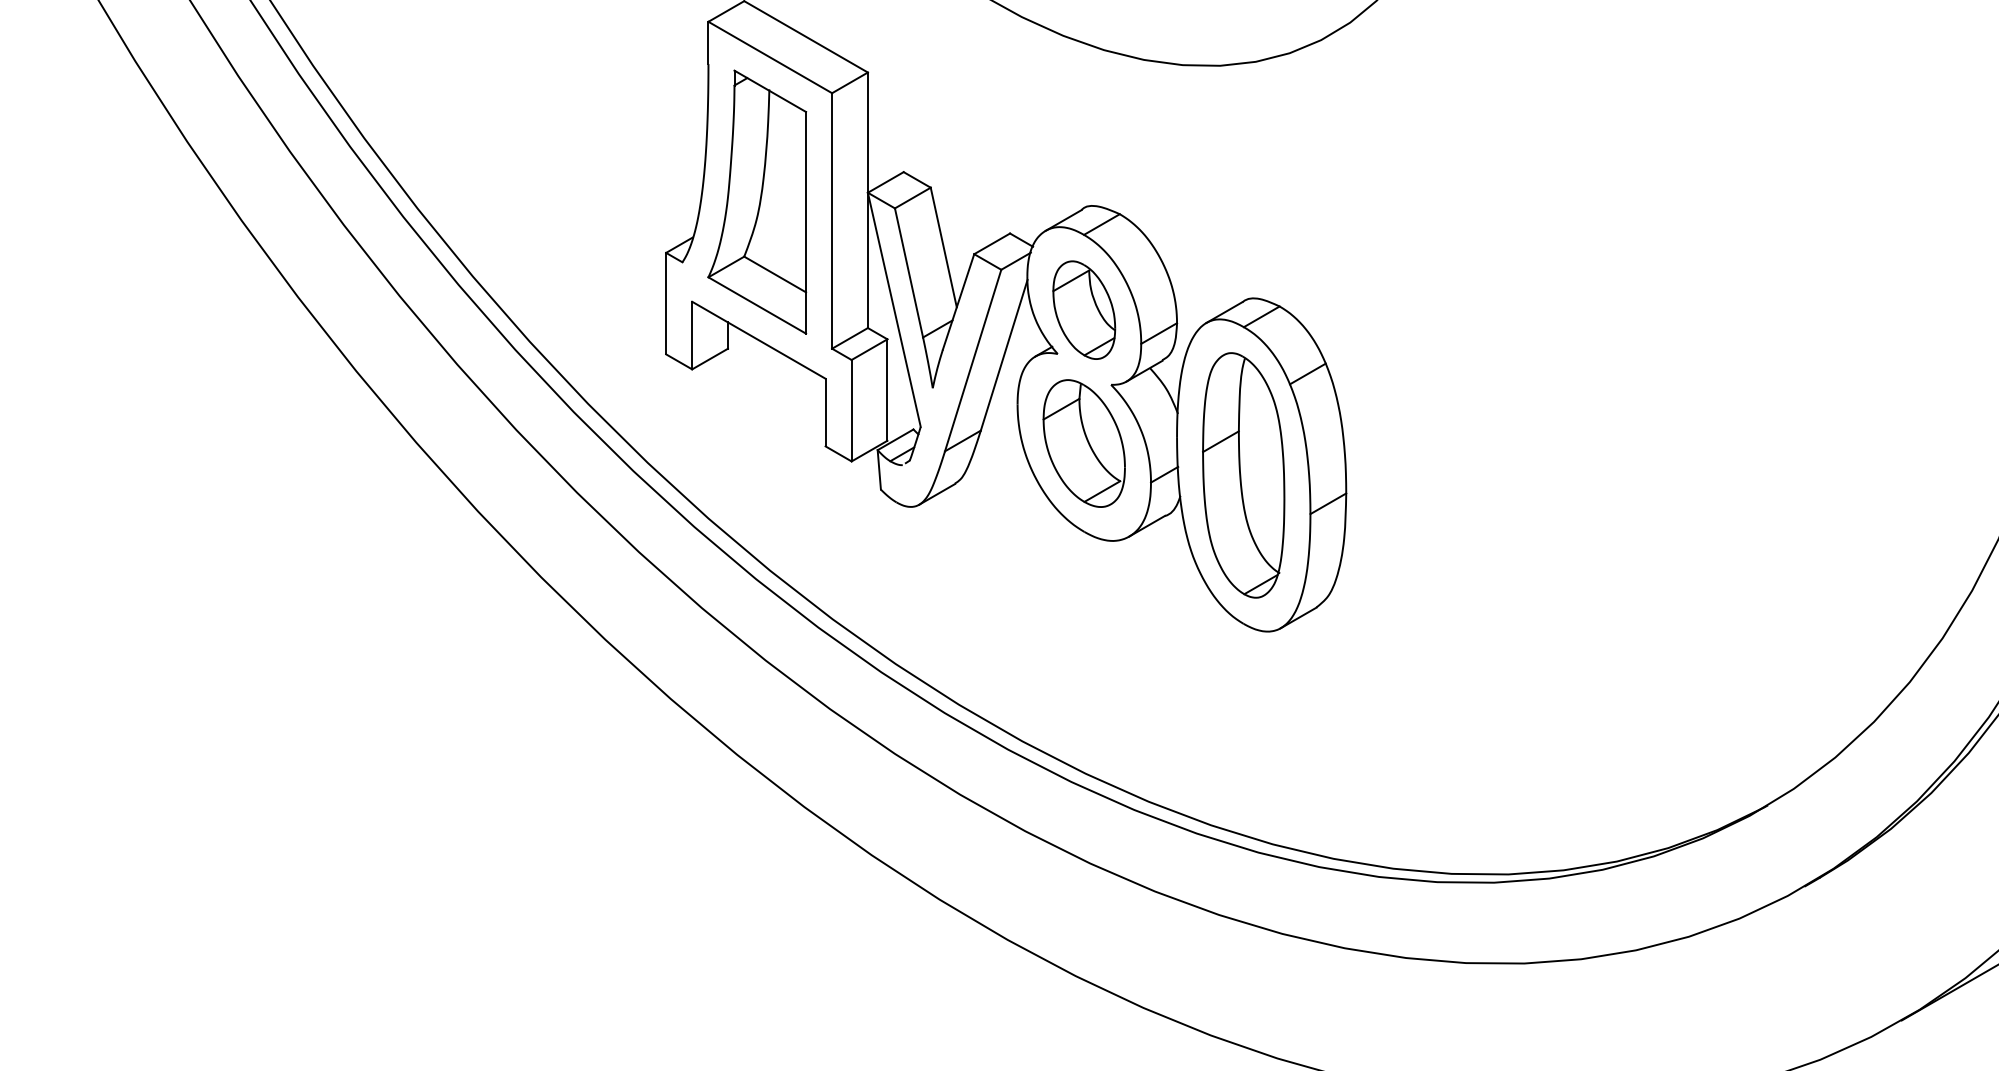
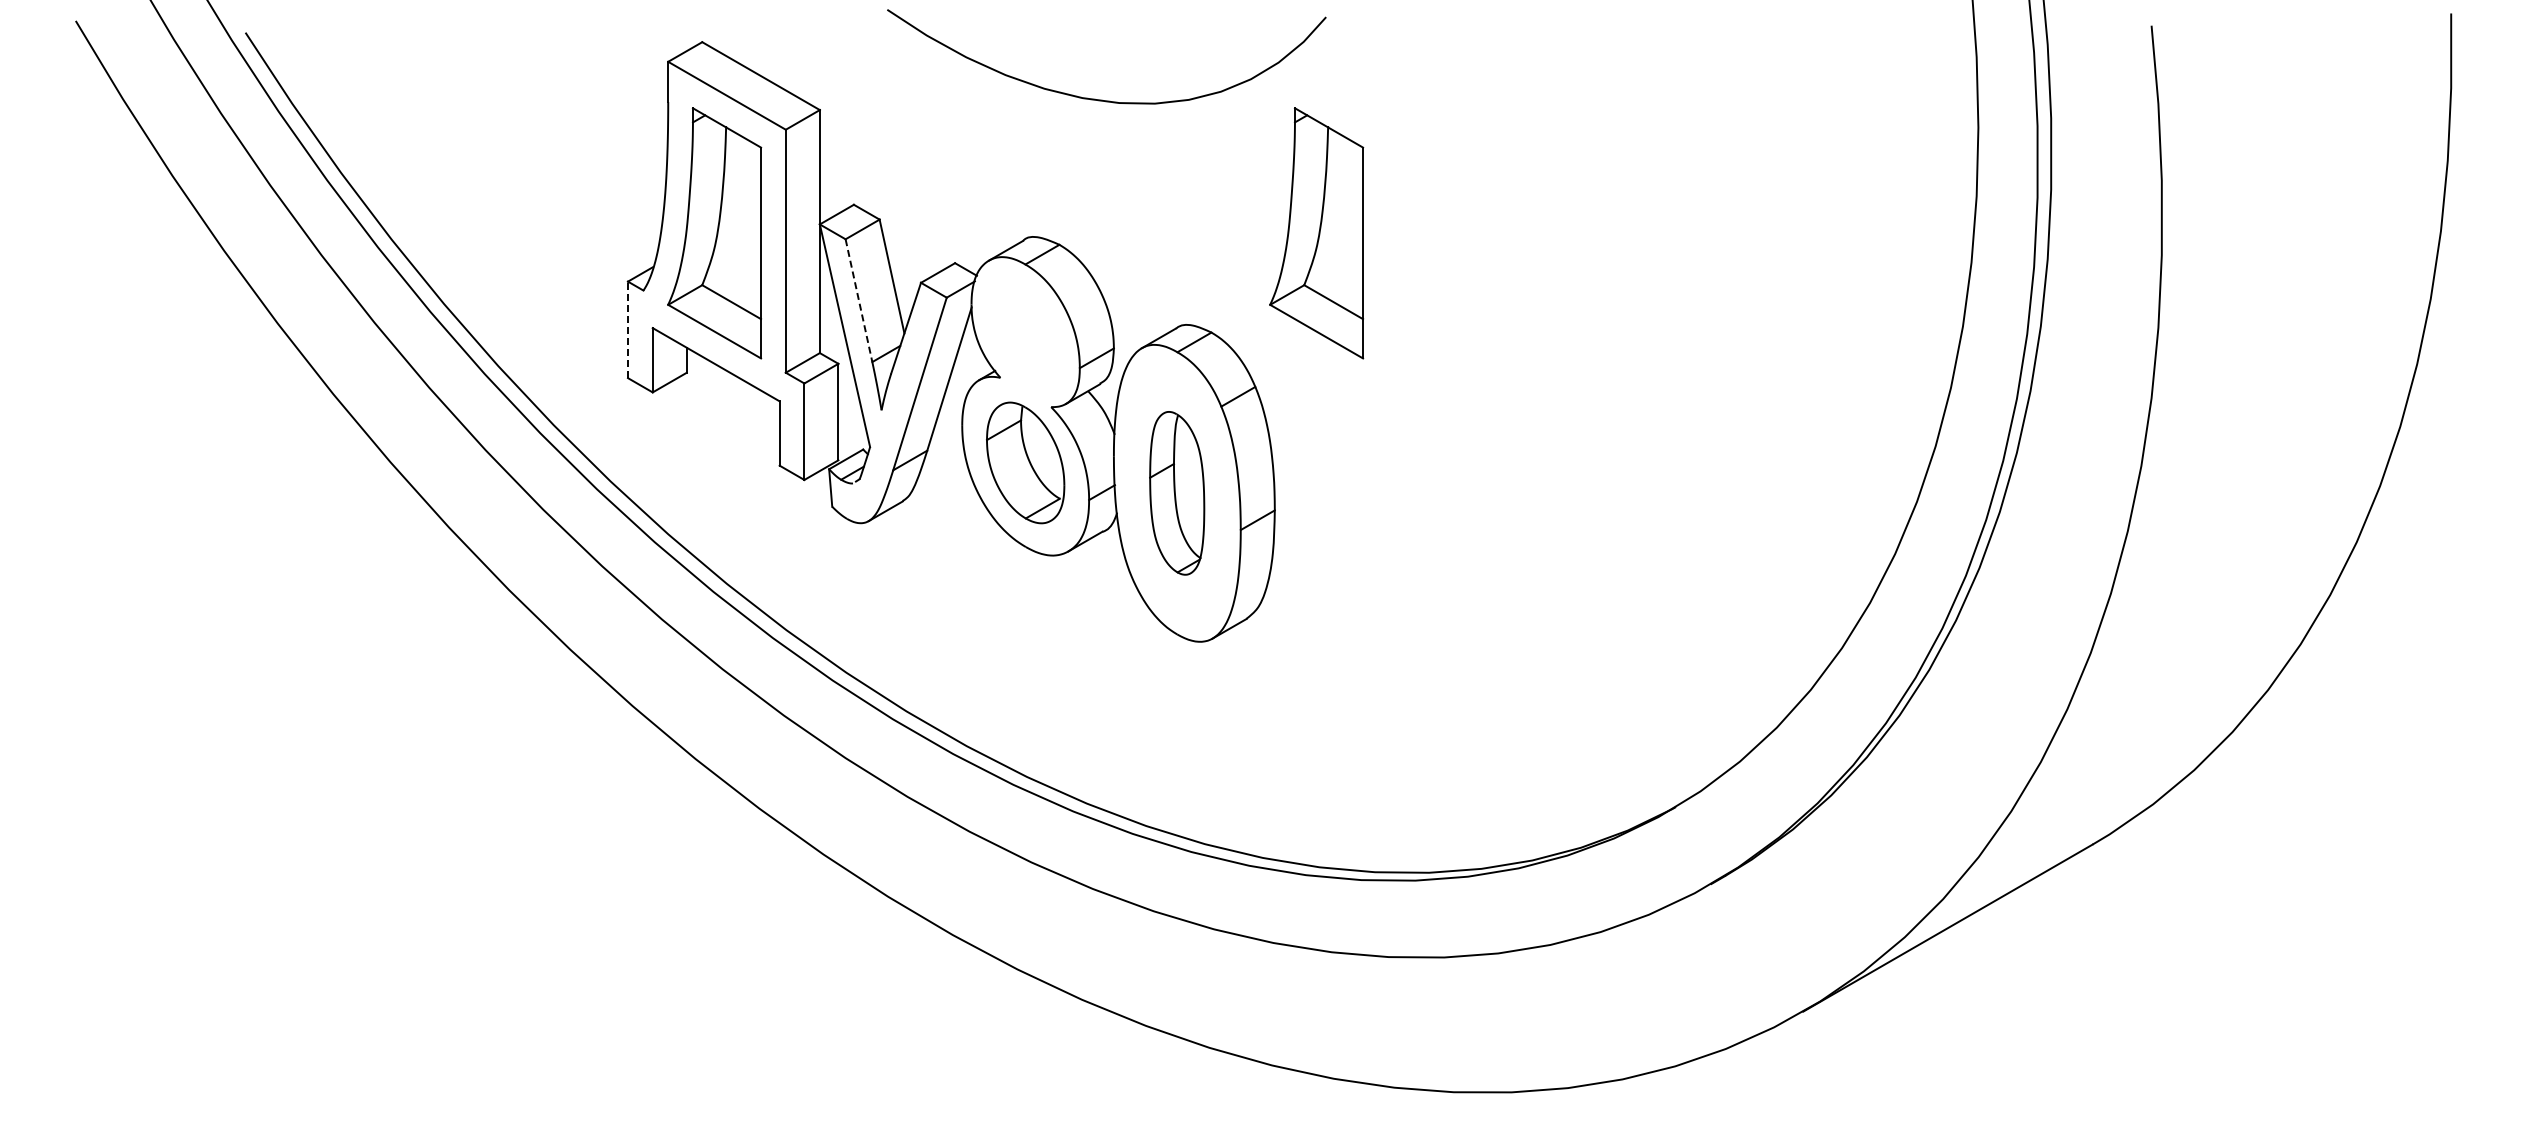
part: (1390, 202) -> (1316, 233), added
line: (908, 272) -> (858, 300), solid -> dashed
line: (665, 303) -> (627, 329), solid -> dashed
part: (1084, 309) -> (1025, 335), removed
part: (1242, 475) -> (1176, 493), size x0.7

